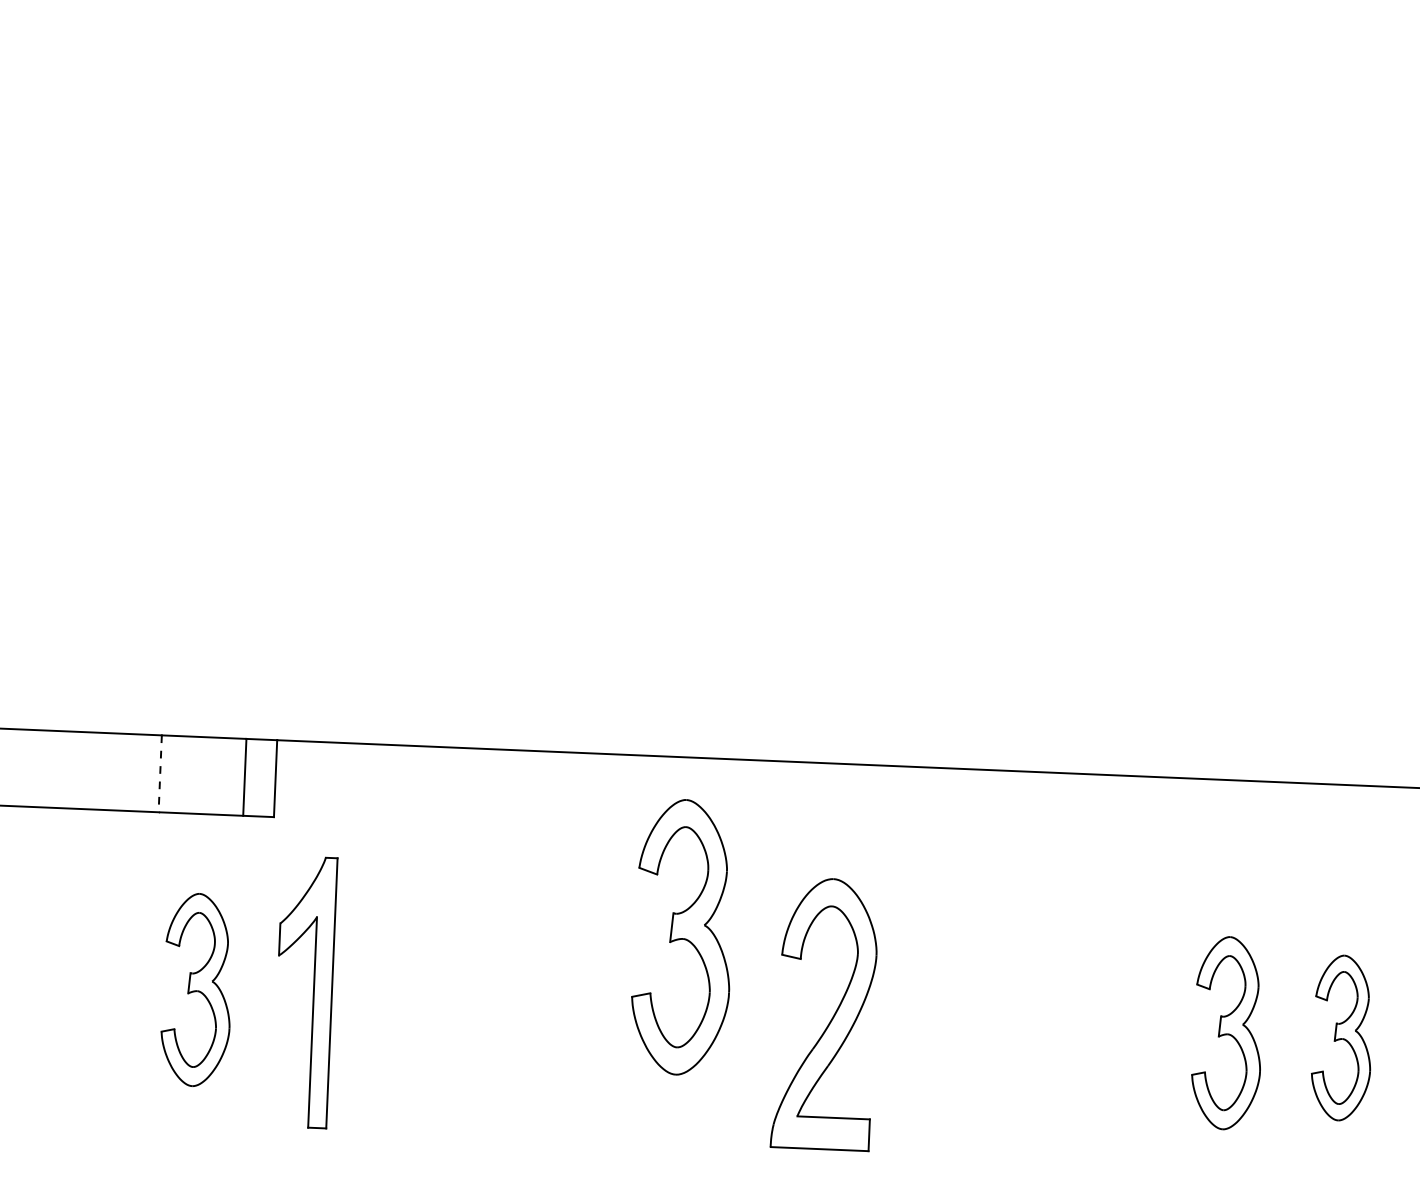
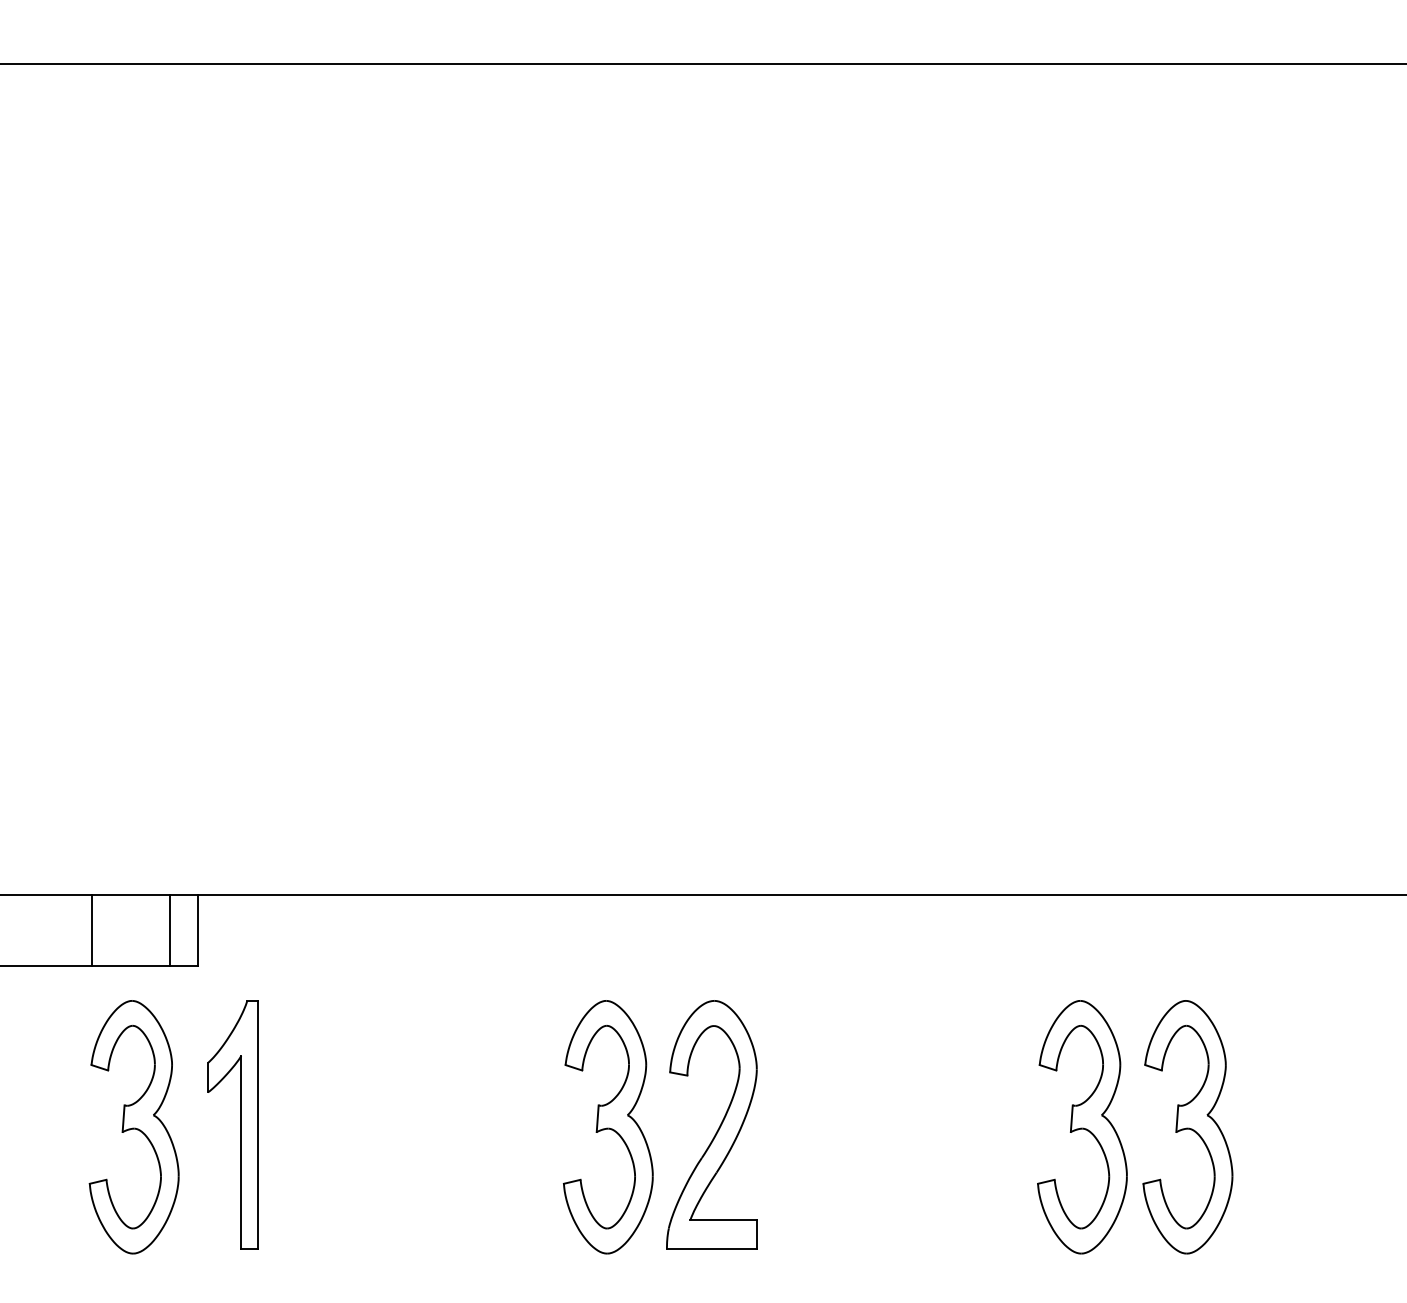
line: (159, 774) -> (91, 930), dashed -> solid
part: (683, 937) -> (608, 1127), moved
part: (196, 990) -> (133, 1127), size x1.43
part: (1227, 1033) -> (1082, 1127), size x1.43
part: (1341, 1038) -> (1187, 1127), size x1.67

